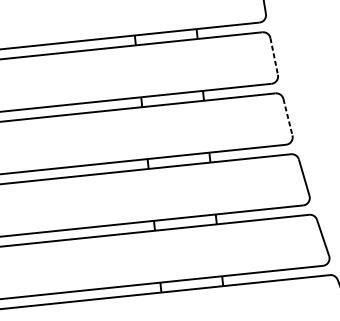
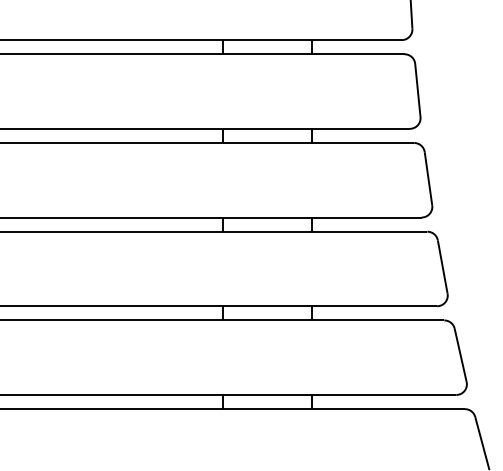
line: (273, 56) -> (417, 90), dashed -> solid
line: (287, 117) -> (428, 178), dashed -> solid

